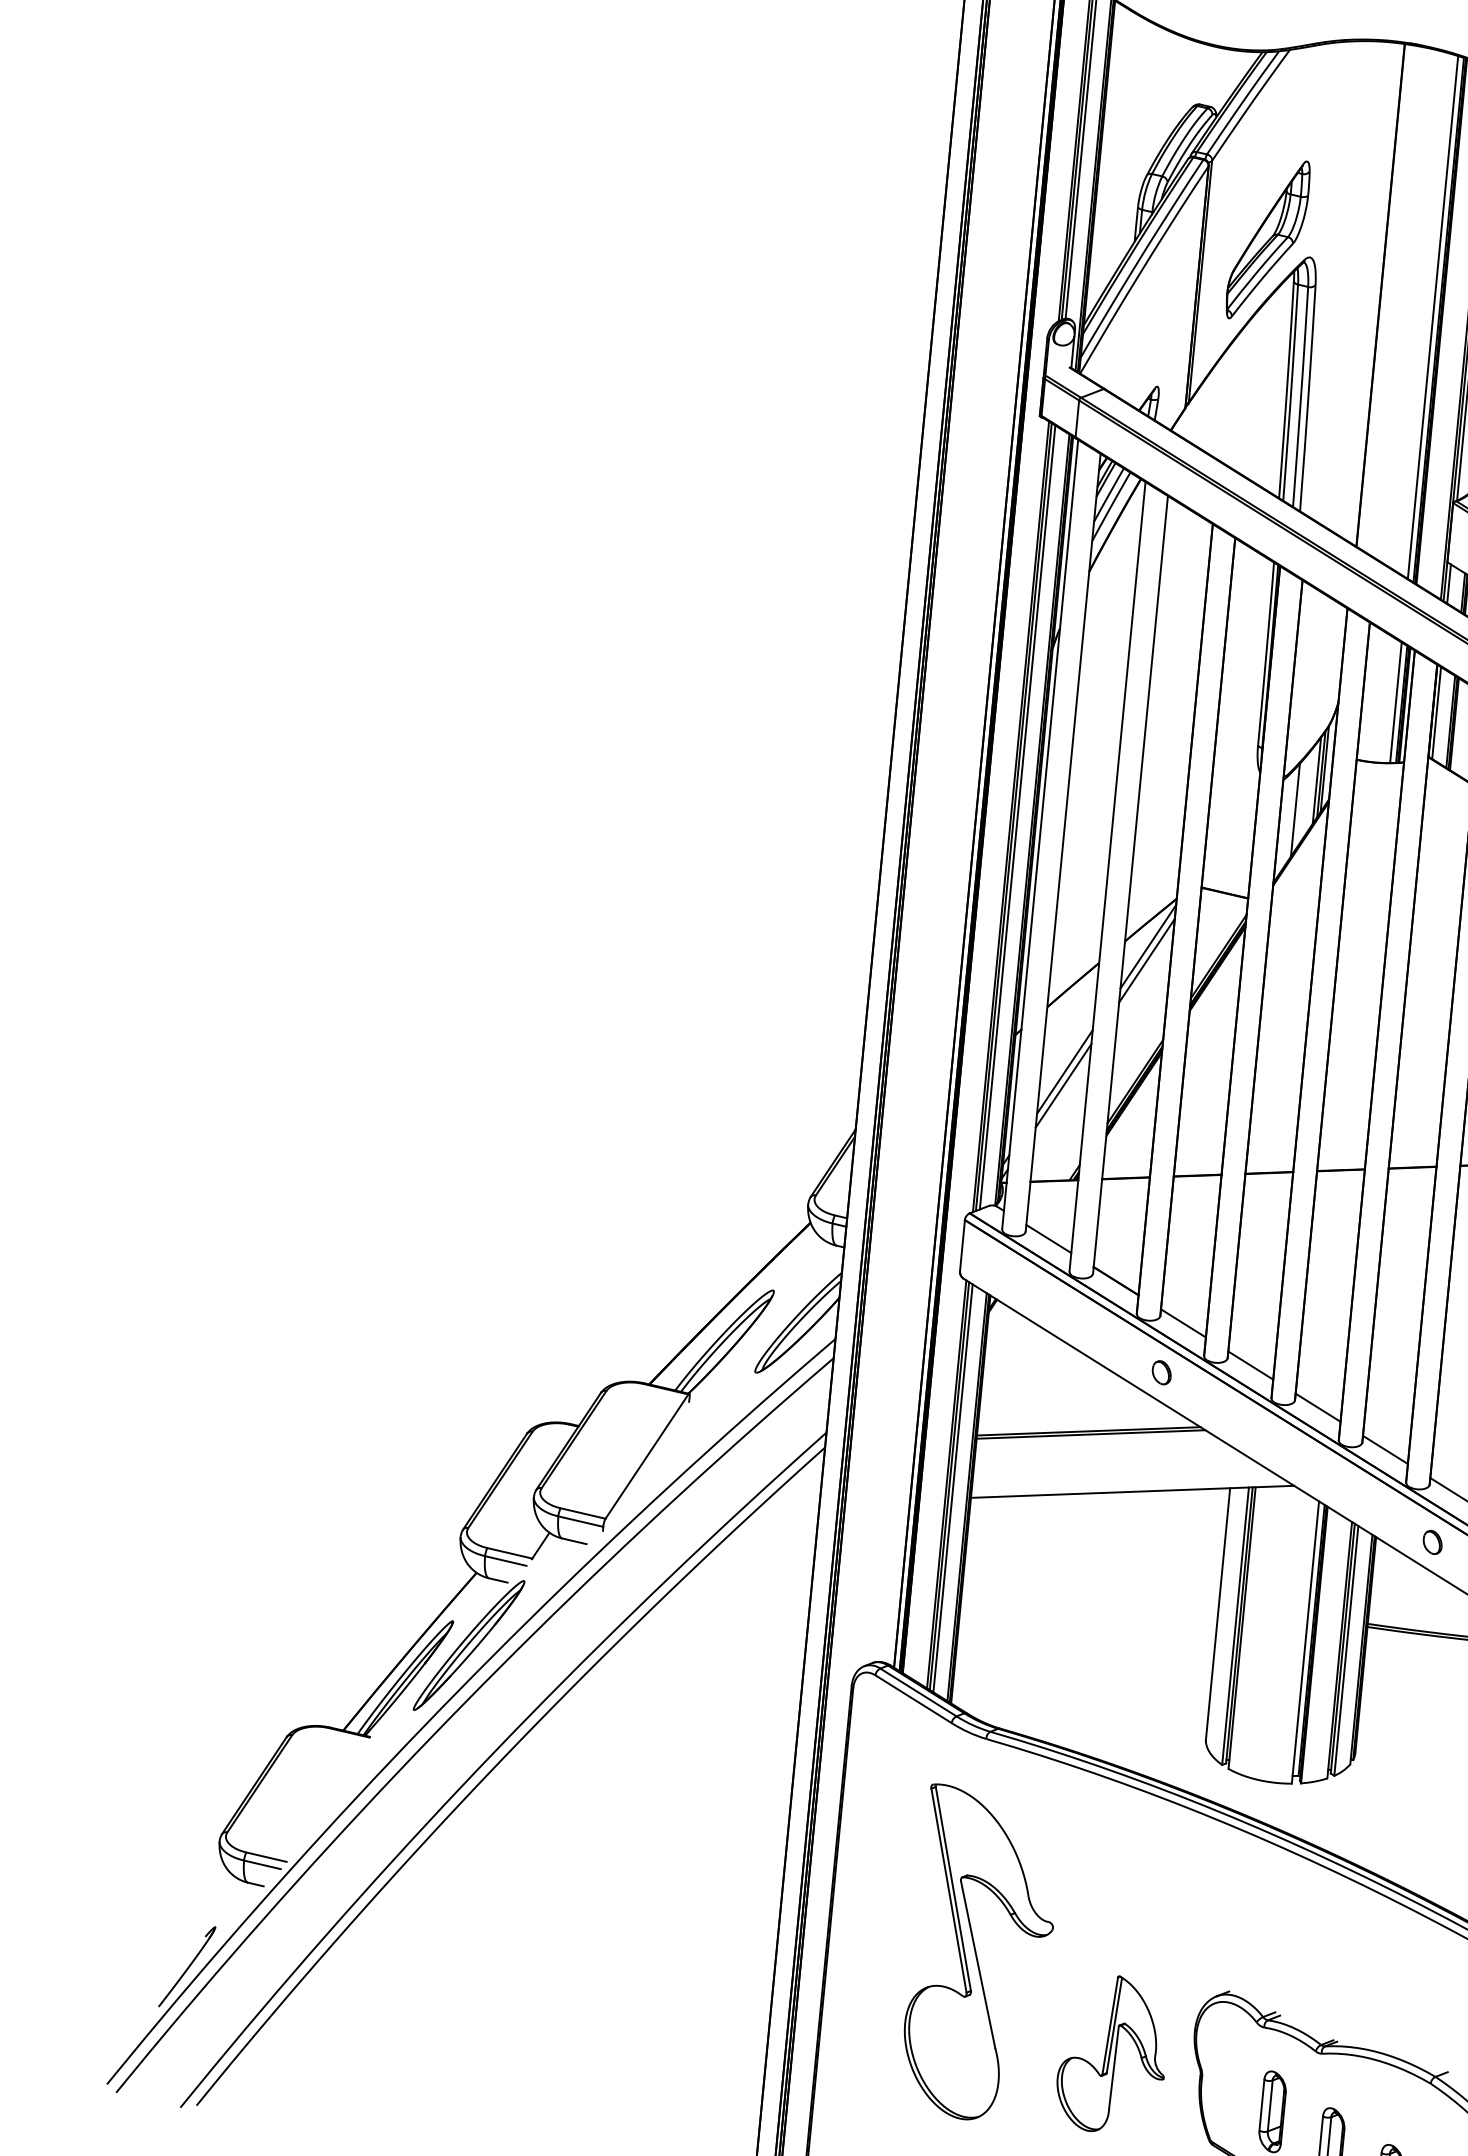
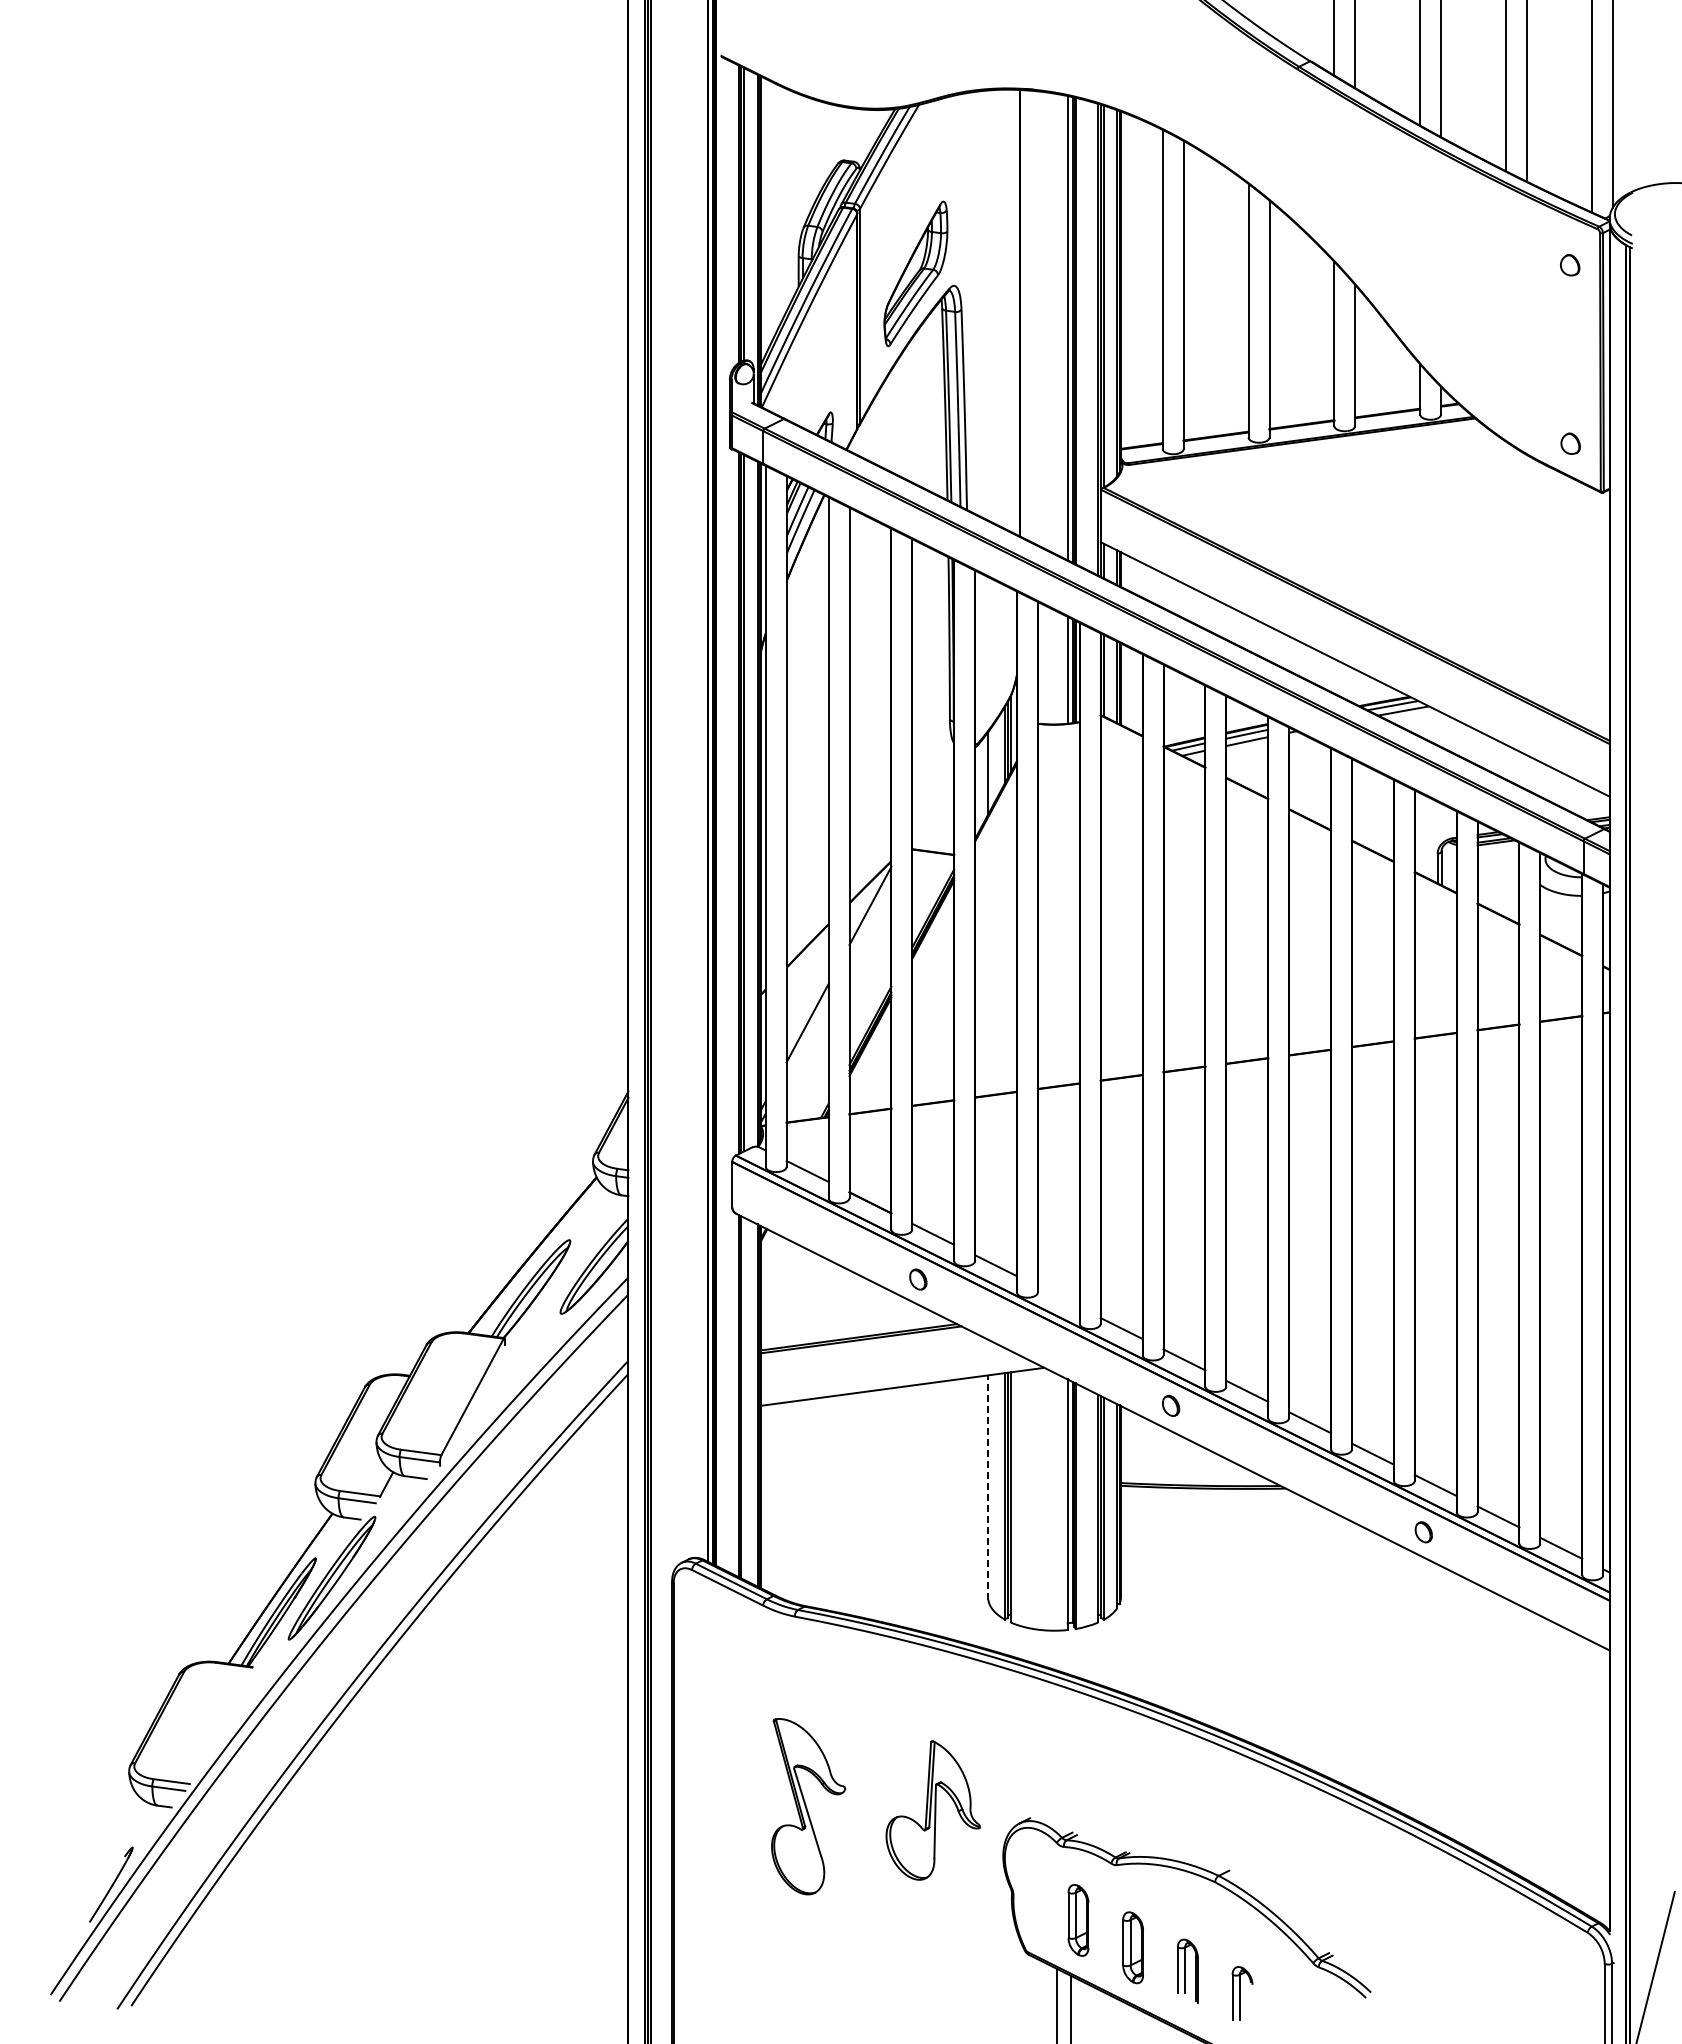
line: (1147, 960) -> (870, 918), removed
line: (1063, 1085) -> (807, 1035), removed
line: (1317, 1407) -> (1058, 1296), removed
line: (953, 1487) -> (744, 1398), removed
line: (1218, 1614) -> (988, 1487), solid -> dashed
part: (980, 1954) -> (808, 1806), size x0.6
part: (1112, 2054) -> (932, 1810), moved

